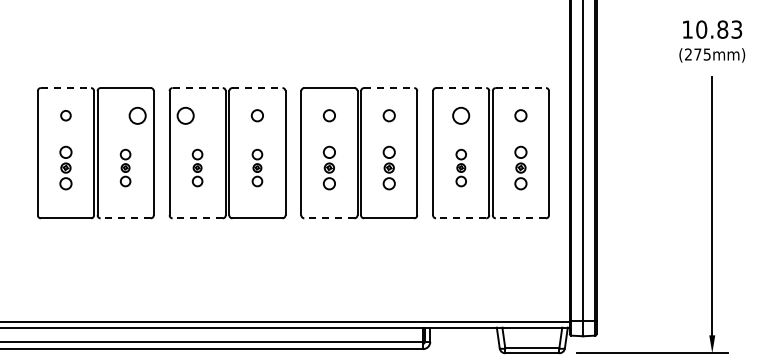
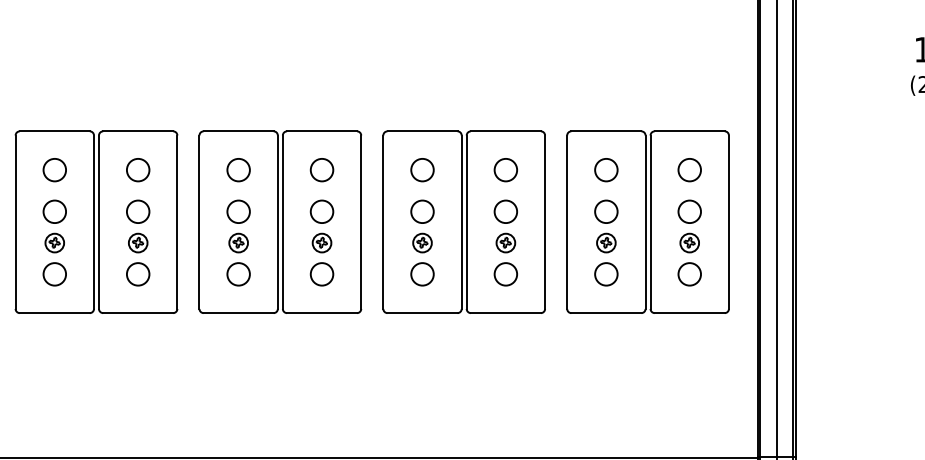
line: (66, 88) -> (55, 131), dashed -> solid
line: (198, 88) -> (239, 131), dashed -> solid
line: (257, 88) -> (322, 131), dashed -> solid
line: (389, 88) -> (506, 131), dashed -> solid
line: (461, 88) -> (606, 131), dashed -> solid
line: (521, 88) -> (690, 131), dashed -> solid
circle: (65, 115) -> (54, 169), size x1.67
circle: (137, 115) -> (137, 169), moved
circle: (185, 115) -> (238, 169), moved
circle: (257, 115) -> (322, 169), size x1.43
circle: (329, 115) -> (422, 169), size x1.43
circle: (389, 115) -> (506, 169), size x1.43
circle: (520, 115) -> (689, 169), size x1.43
part: (65, 167) -> (54, 242), size x1.43
part: (125, 167) -> (137, 242), size x1.67
part: (197, 167) -> (238, 242), size x1.67
part: (257, 167) -> (322, 242), size x1.67
part: (329, 167) -> (422, 242), size x1.43
part: (389, 167) -> (506, 242), size x1.43
part: (461, 167) -> (606, 242), size x1.67
part: (520, 167) -> (689, 242), size x1.43
line: (125, 218) -> (137, 313), dashed -> solid
line: (197, 218) -> (238, 313), dashed -> solid
line: (328, 218) -> (421, 313), dashed -> solid
line: (460, 218) -> (605, 313), dashed -> solid
line: (520, 218) -> (689, 313), dashed -> solid

